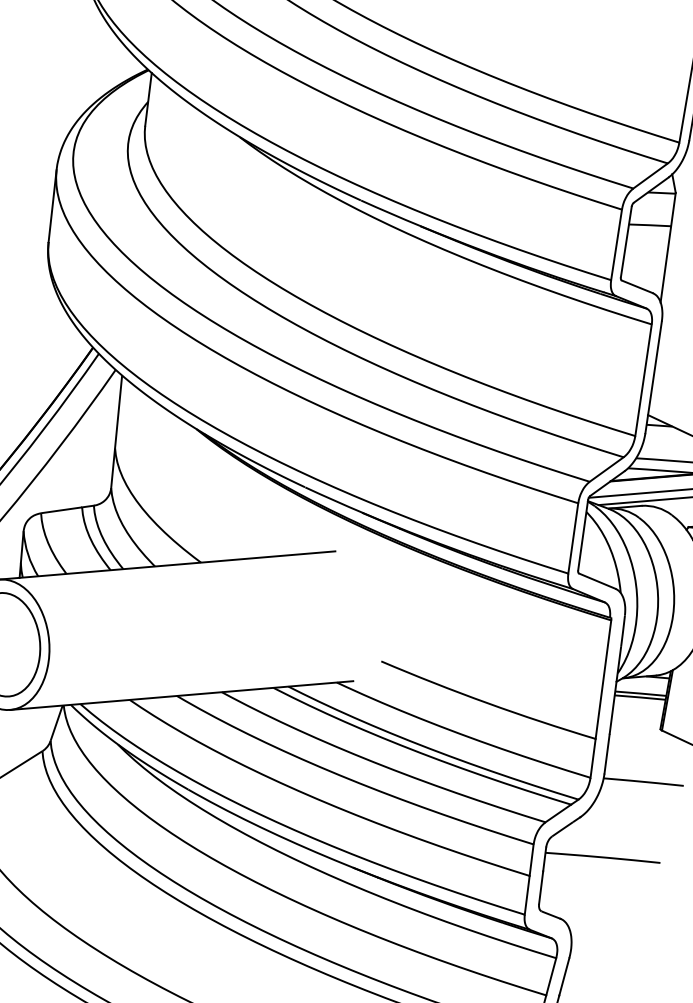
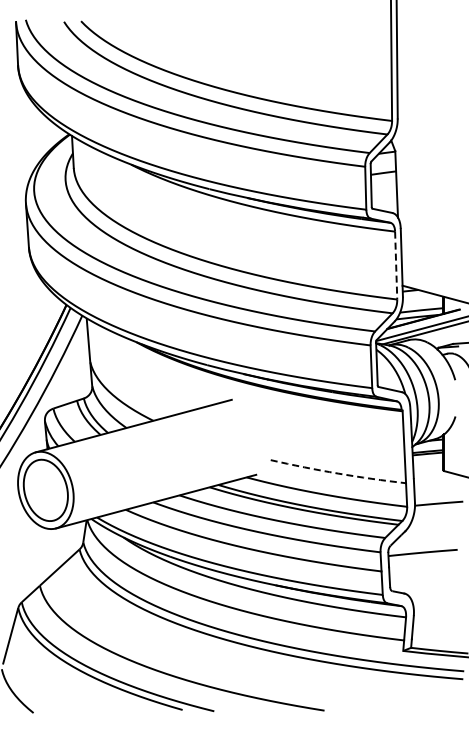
line: (644, 380) -> (396, 265), solid -> dashed
arc: (488, 703) -> (338, 473), solid -> dashed

